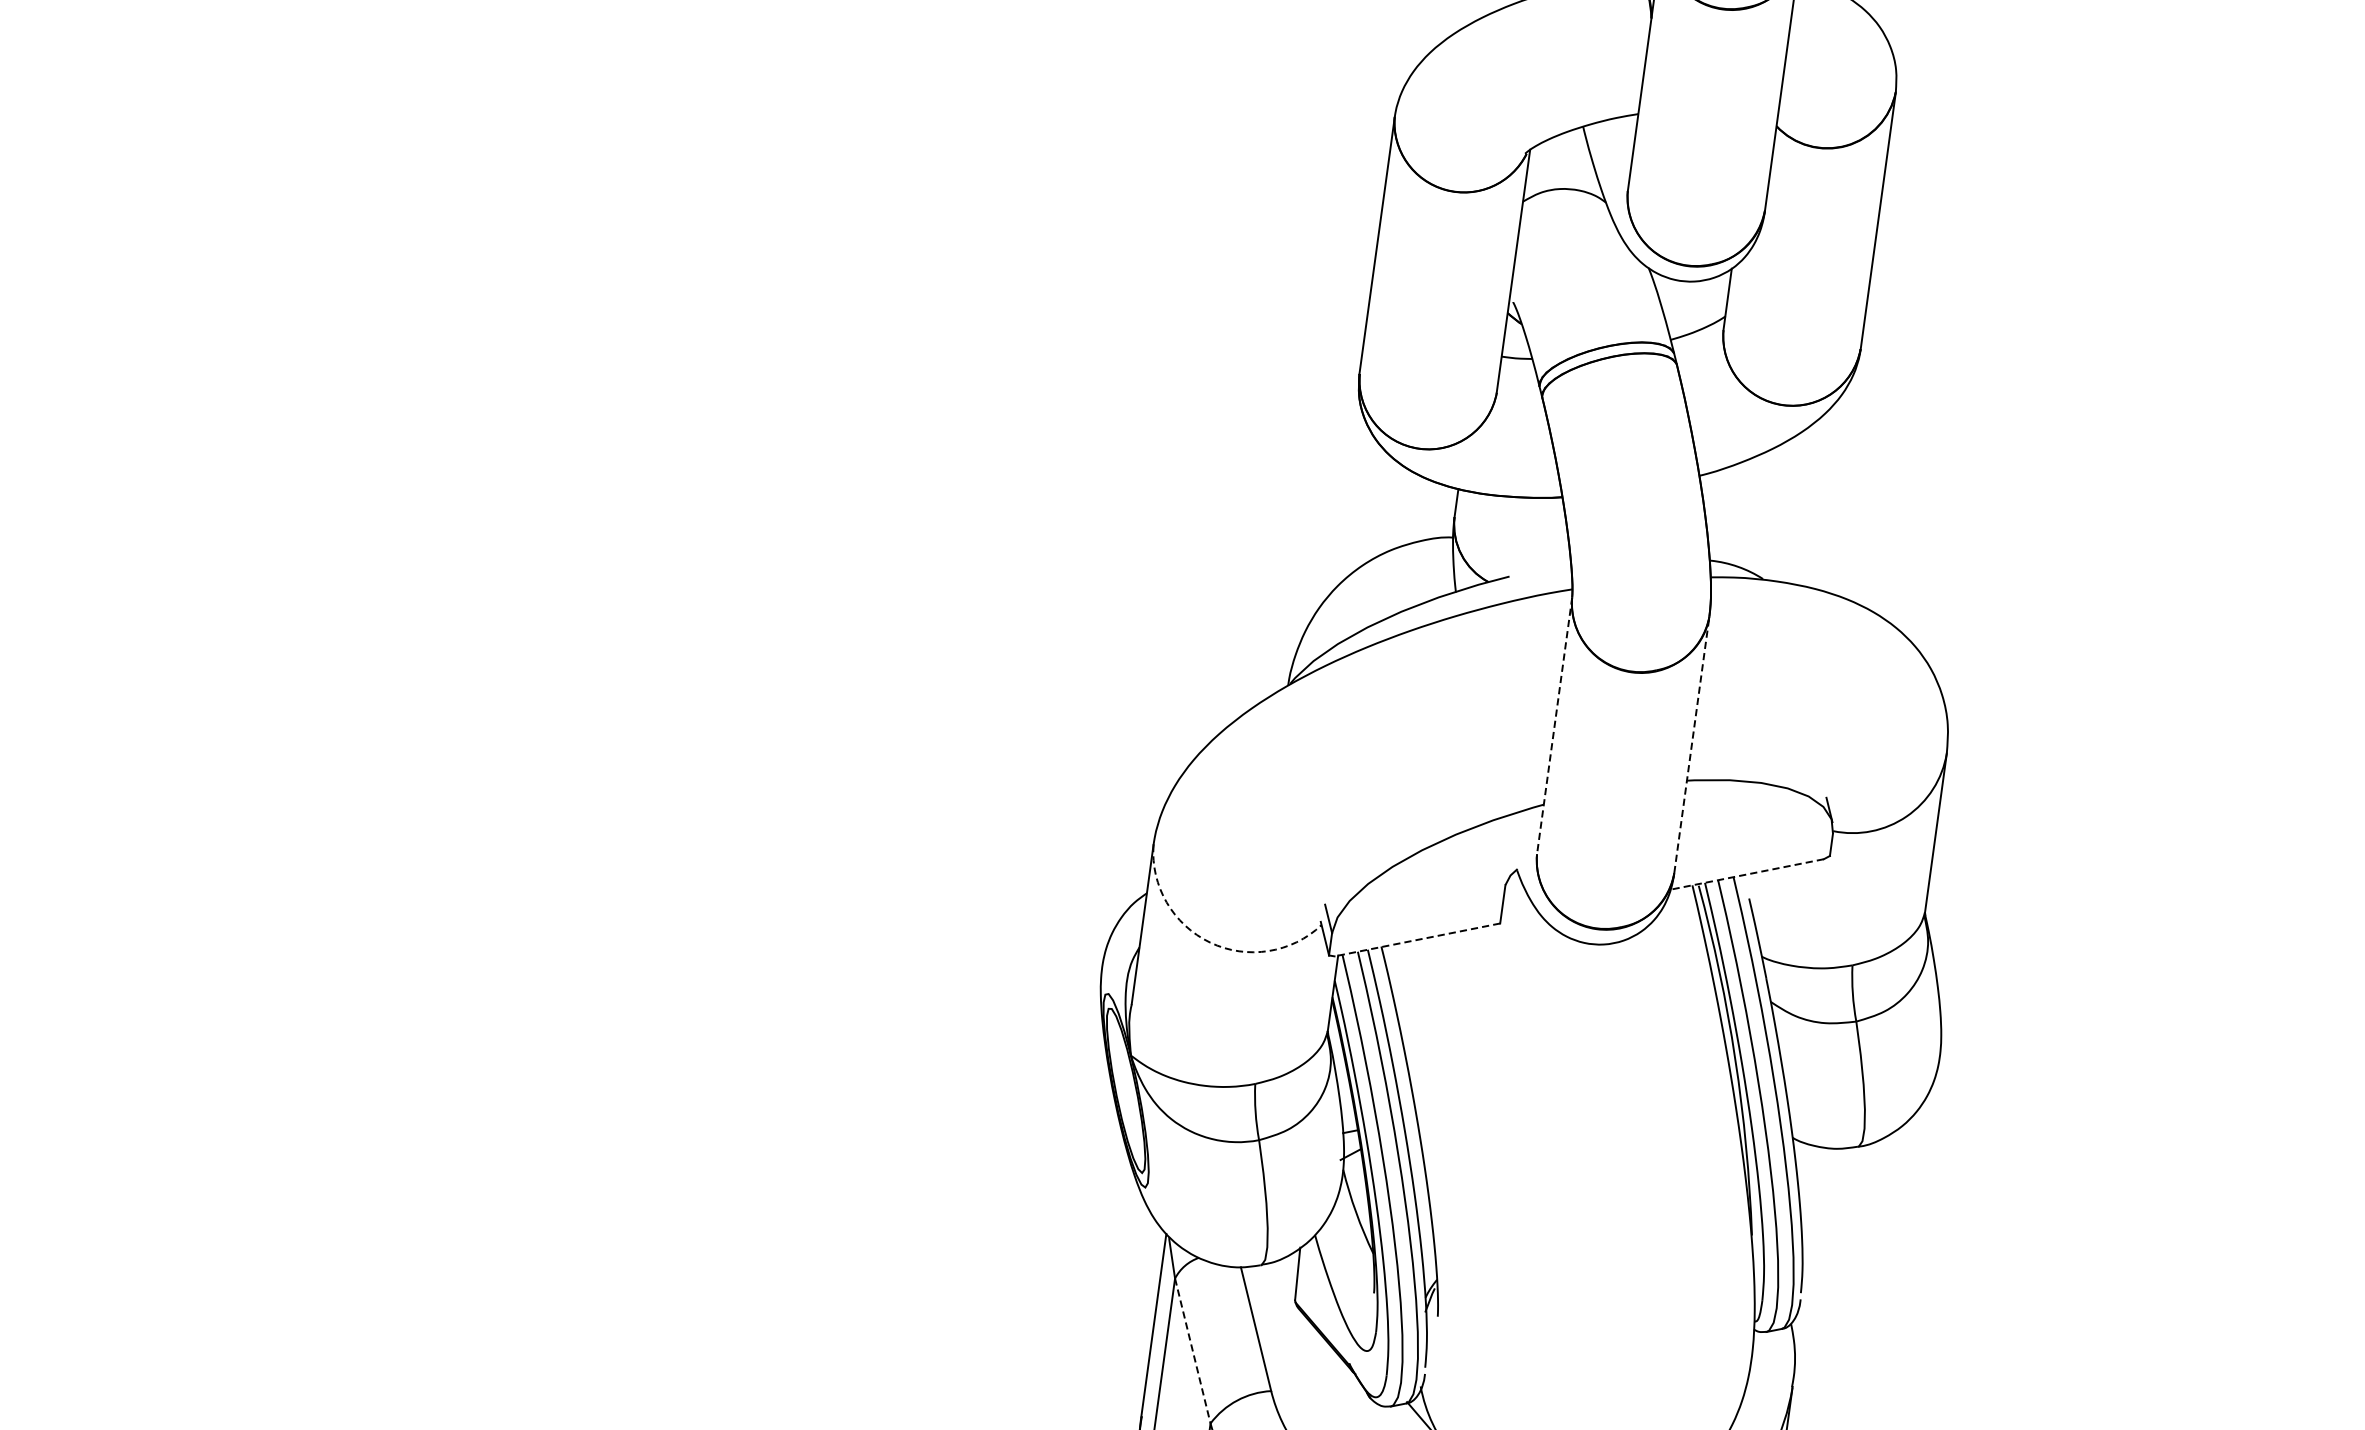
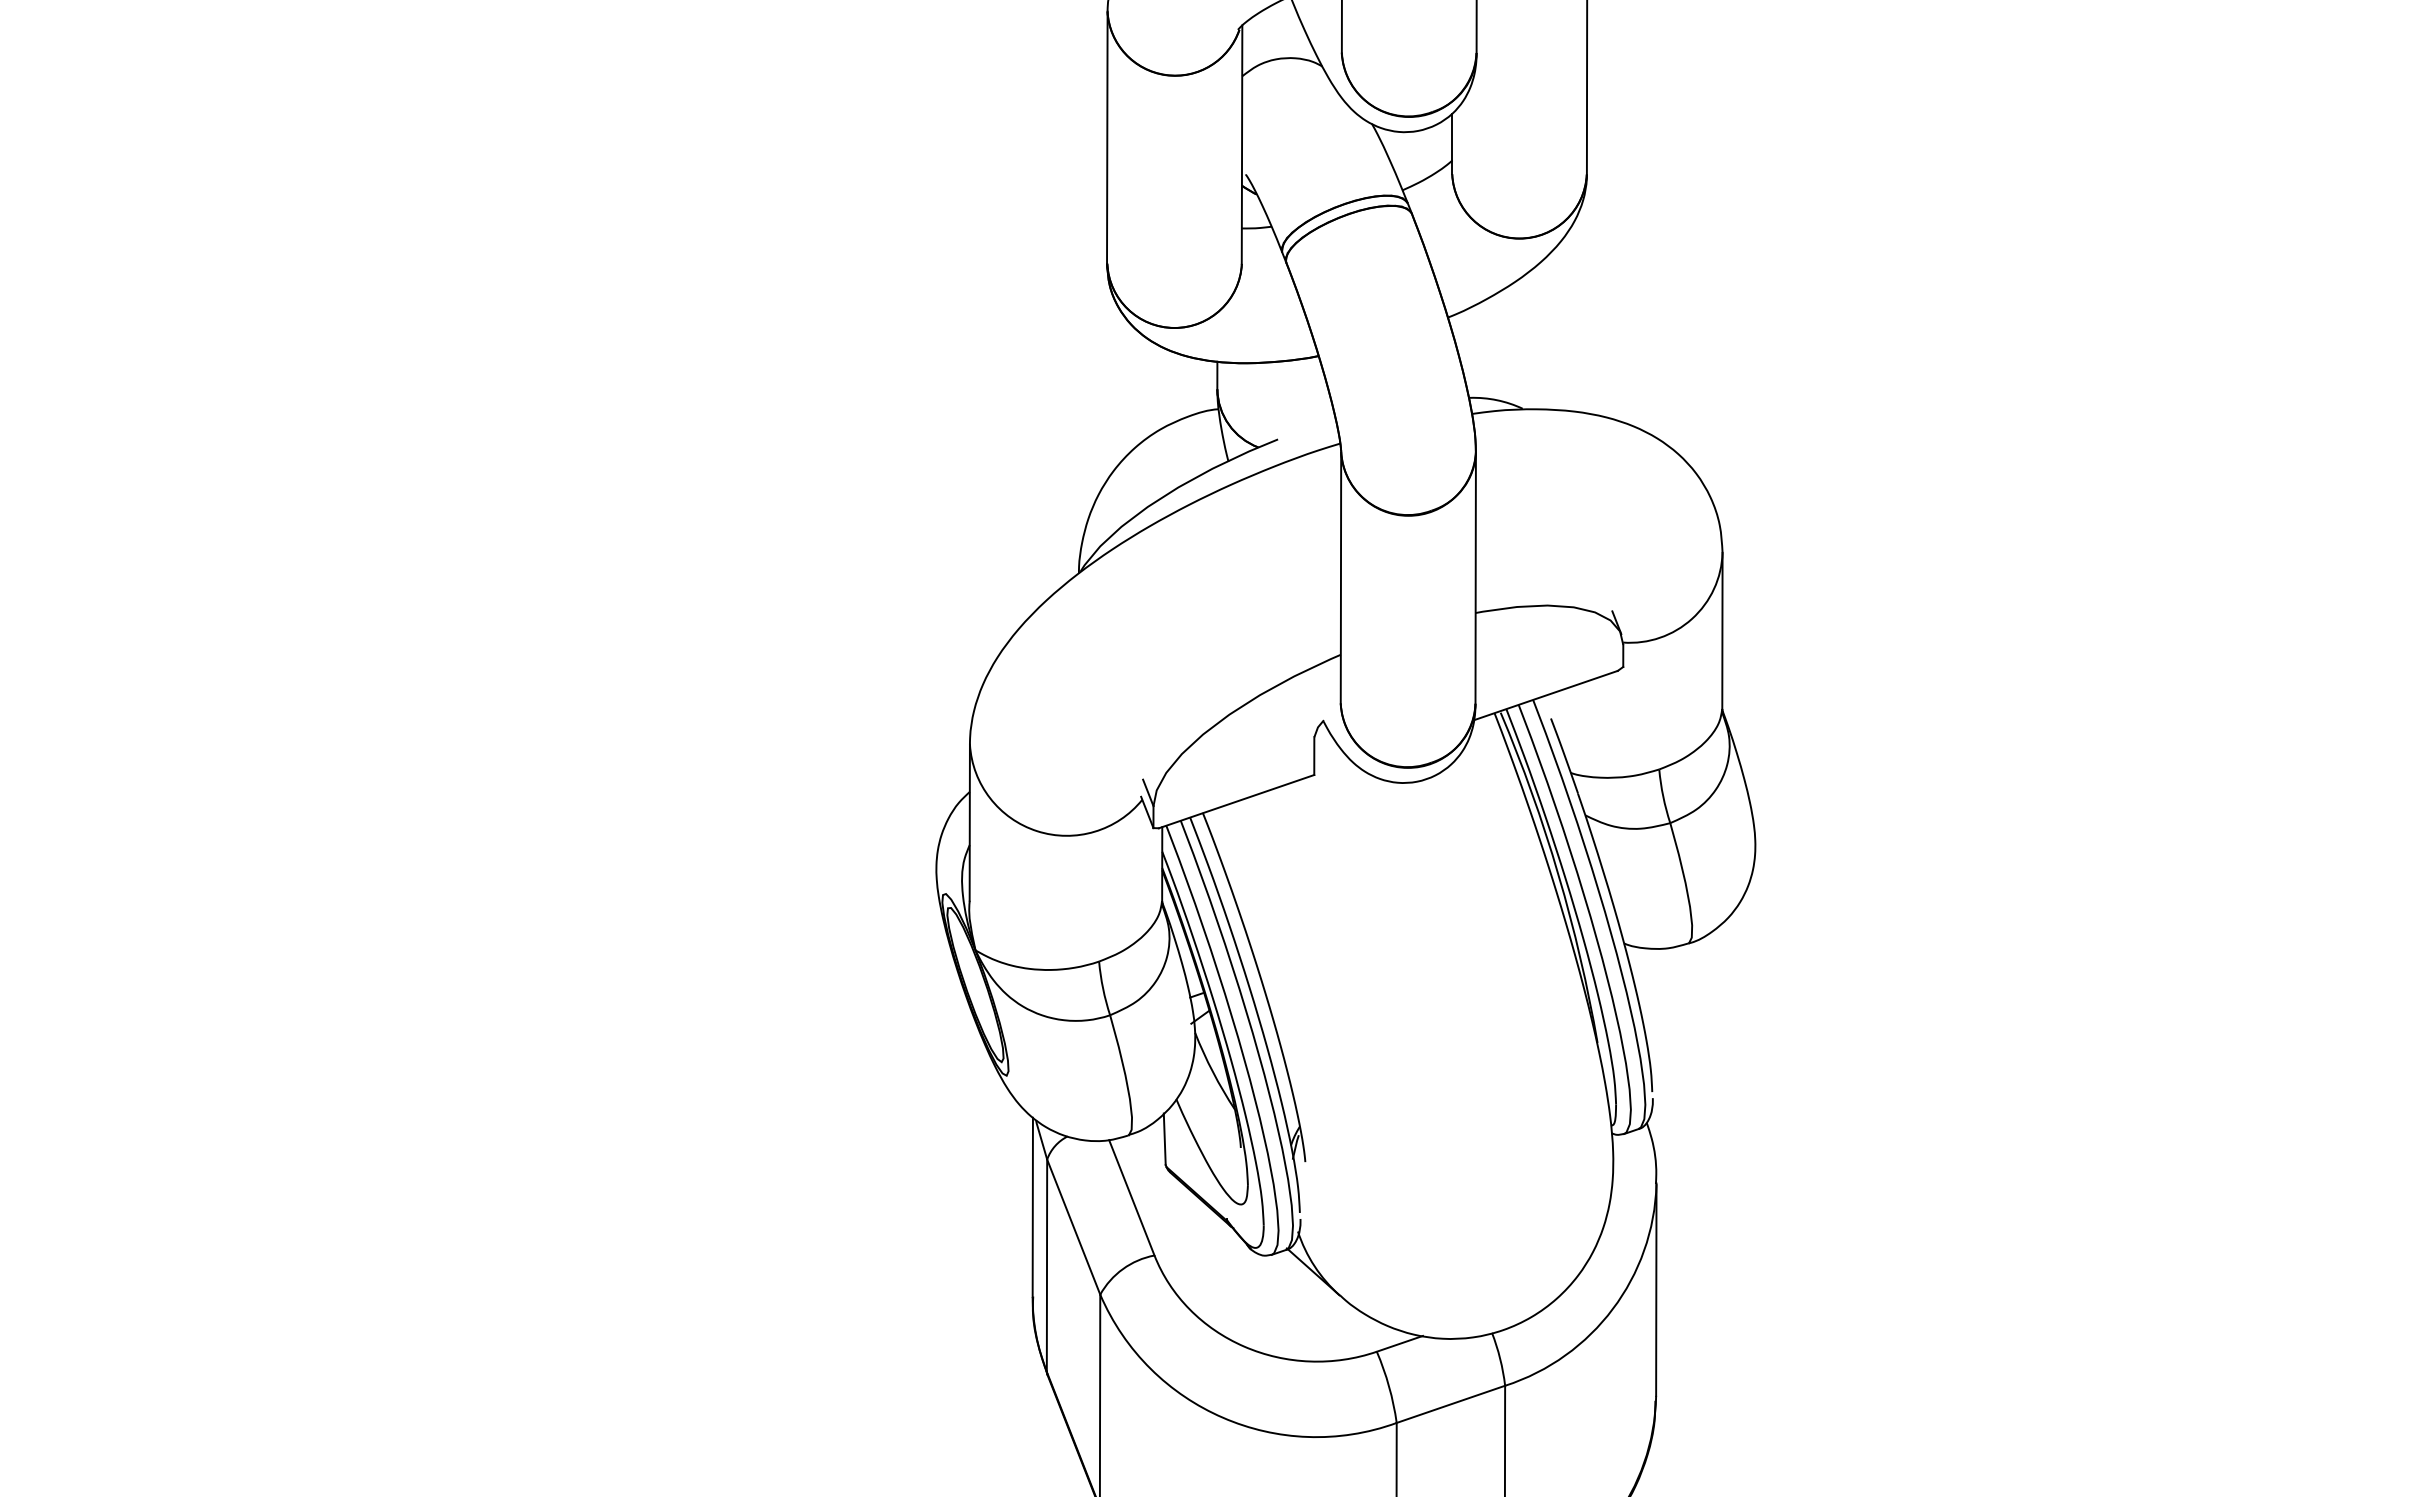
line: (1554, 725) -> (1340, 577), dashed -> solid
line: (1691, 744) -> (1475, 577), dashed -> solid
line: (1746, 874) -> (1545, 695), dashed -> solid
line: (1417, 939) -> (1236, 801), dashed -> solid
arc: (1210, 942) -> (1037, 831), dashed -> solid
line: (1192, 1351) -> (1073, 1227), dashed -> solid

